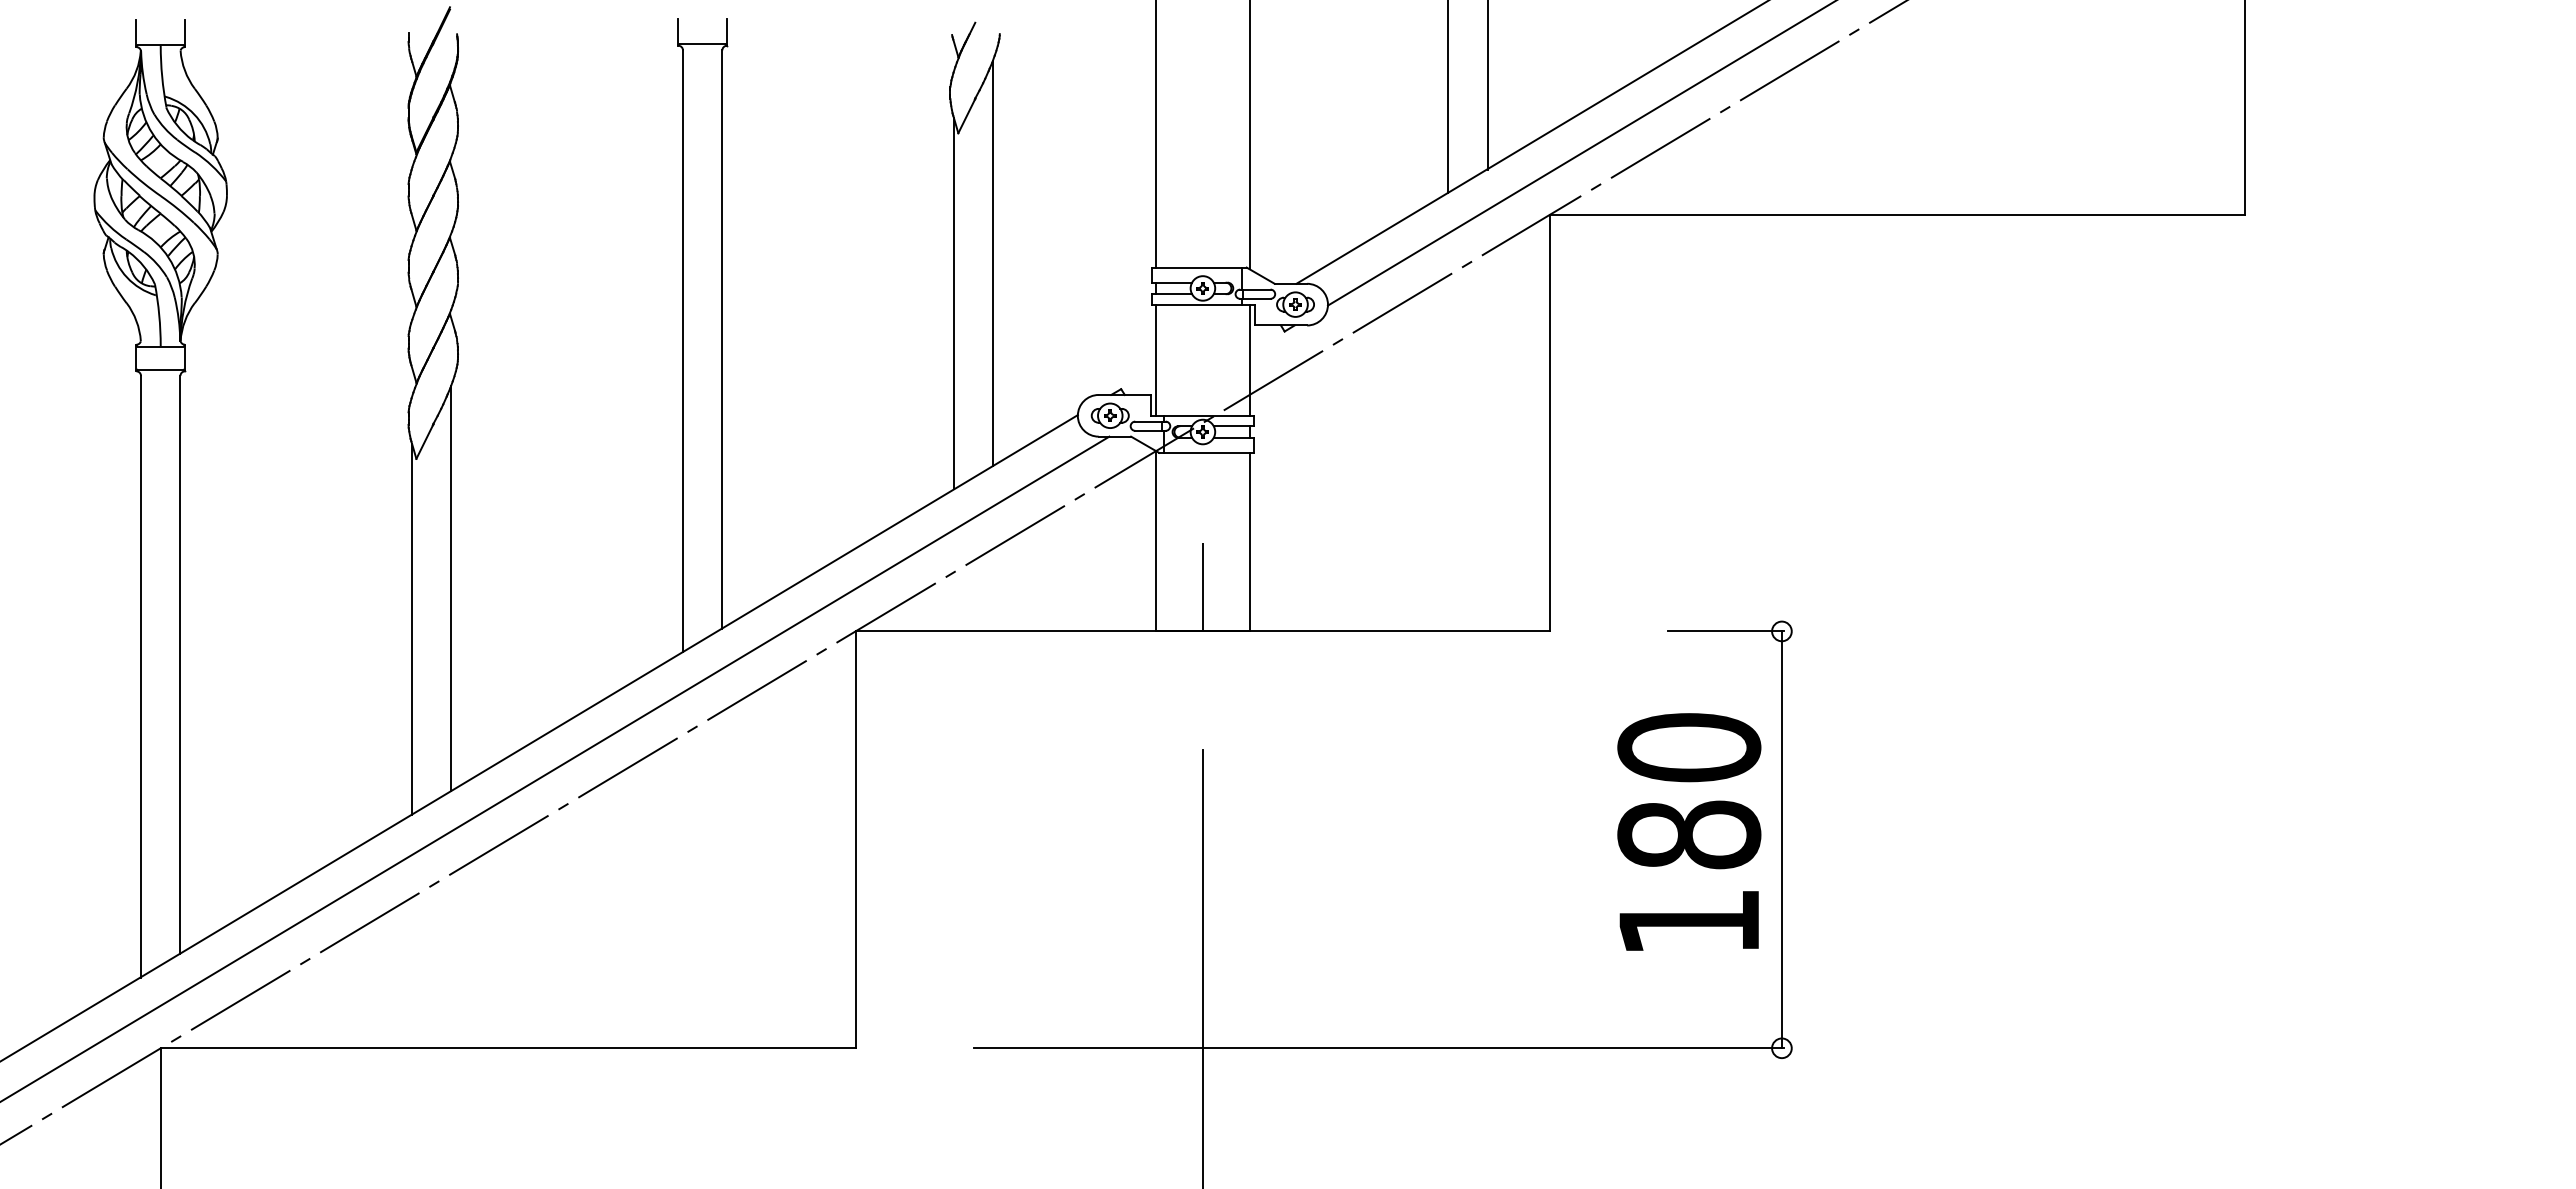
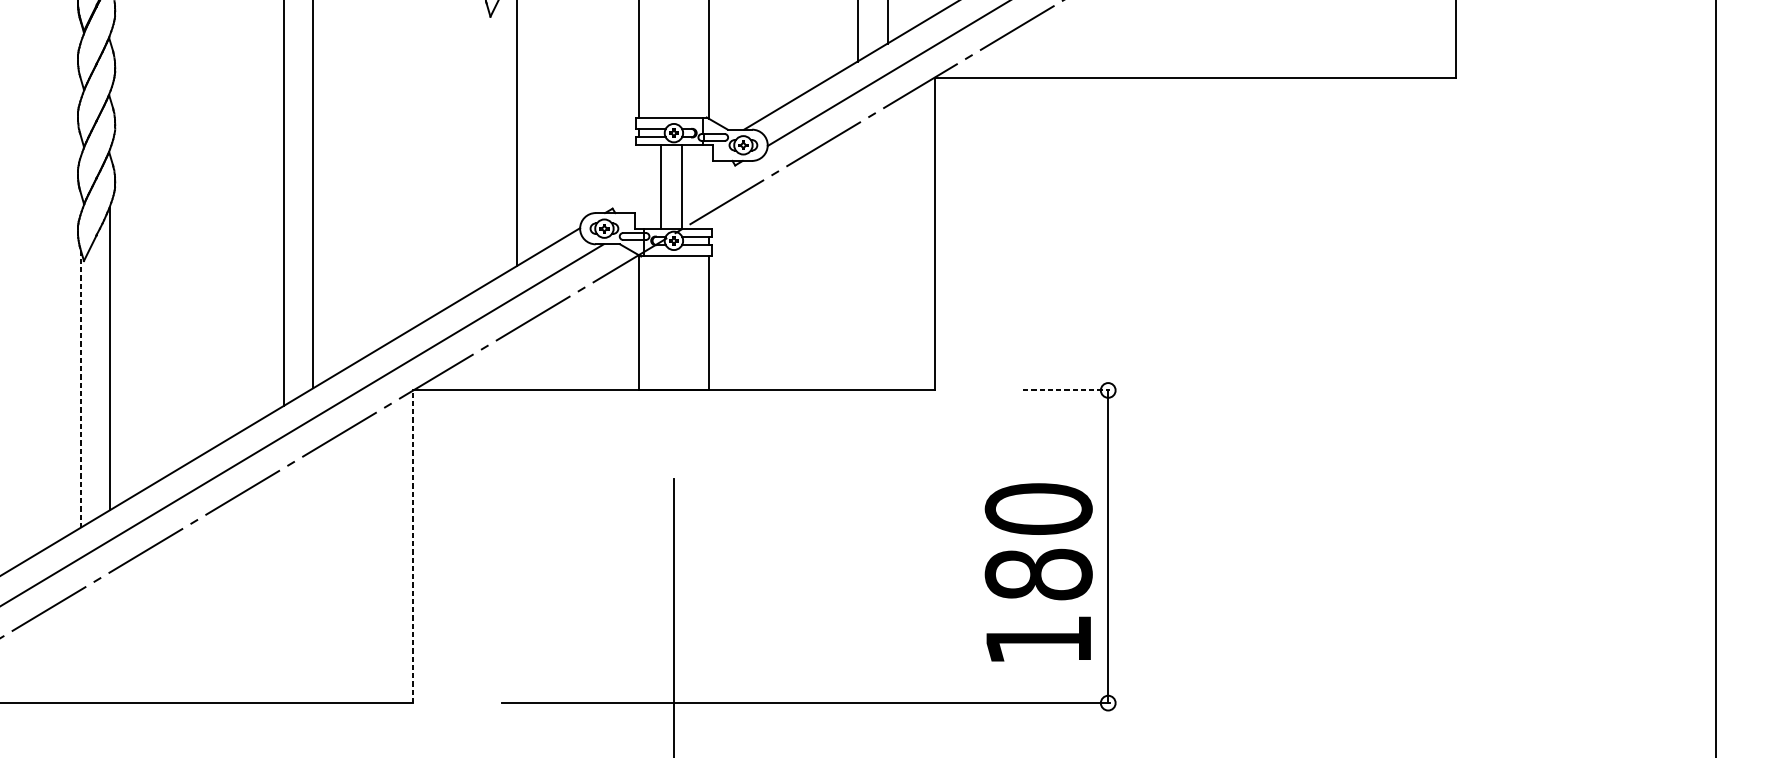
line: (953, 303) -> (486, 144), removed
line: (1155, 359) -> (681, 186), moved
line: (1249, 359) -> (660, 186), moved
line: (1202, 587) -> (673, 357), removed
line: (412, 629) -> (81, 388), solid -> dashed
line: (1726, 631) -> (1066, 390), solid -> dashed
text: (1689, 831) -> (1038, 572), moved
line: (855, 839) -> (413, 546), solid -> dashed

